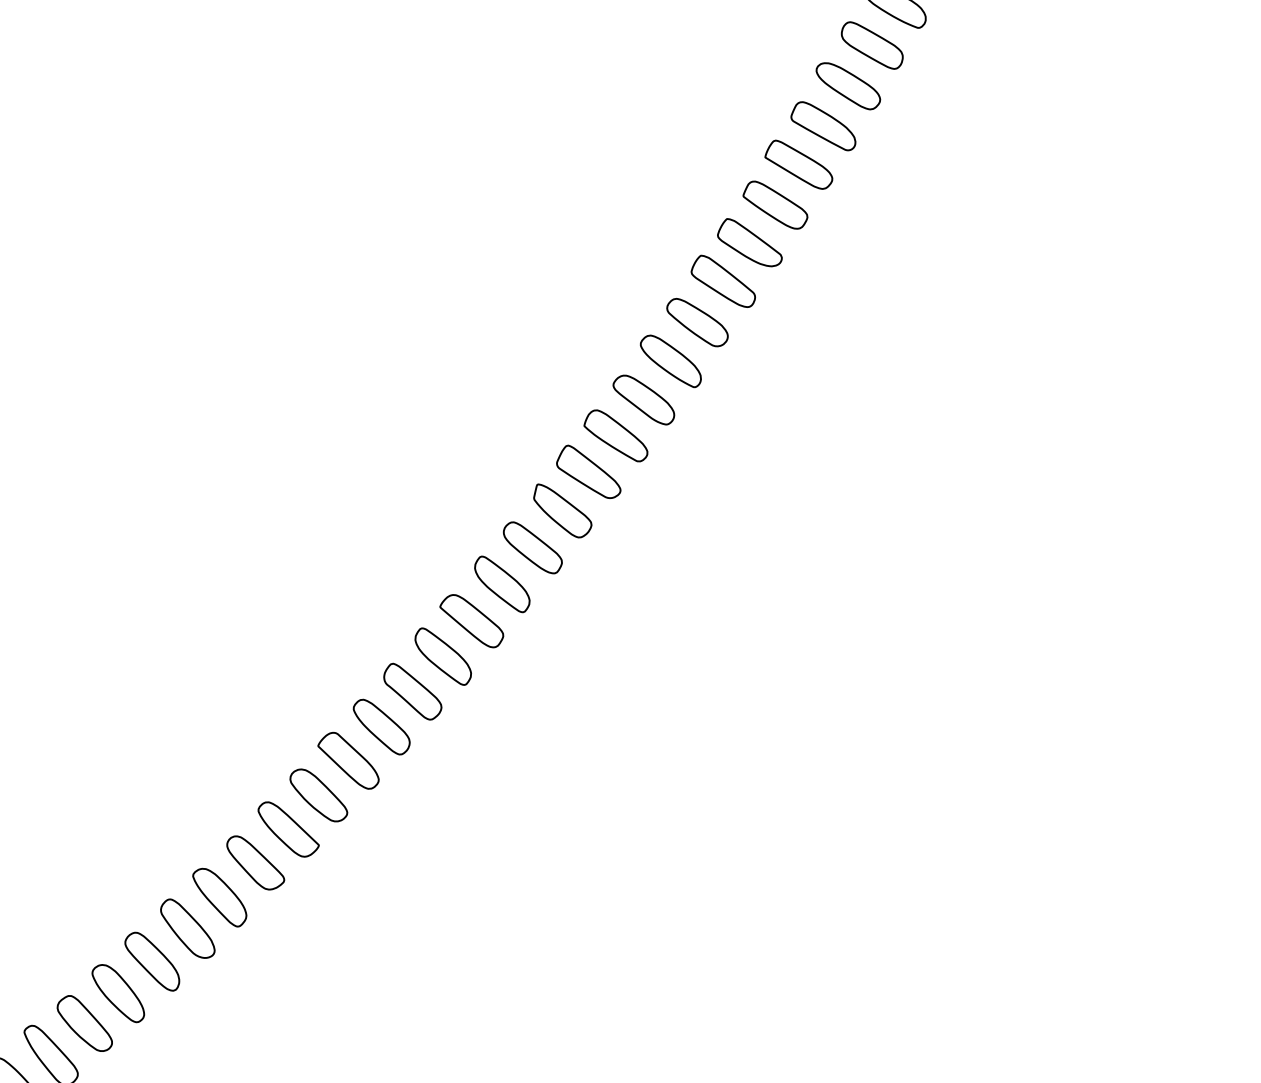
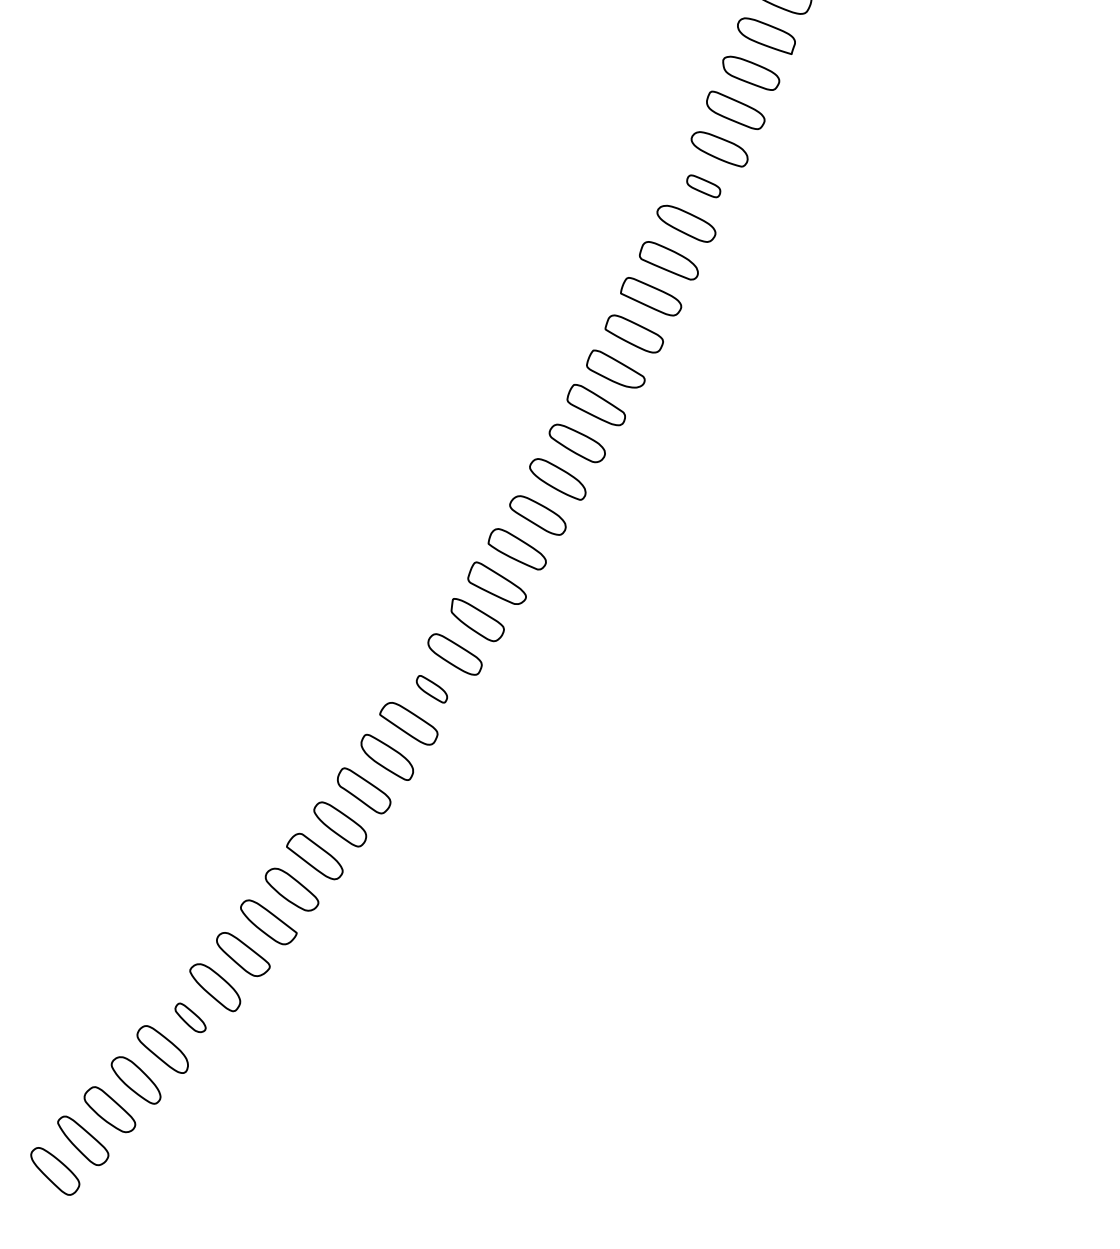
part: (872, 45) -> (703, 186), size x0.6
part: (501, 584) -> (431, 689), size x0.6
part: (187, 928) -> (190, 1017), size x0.6

